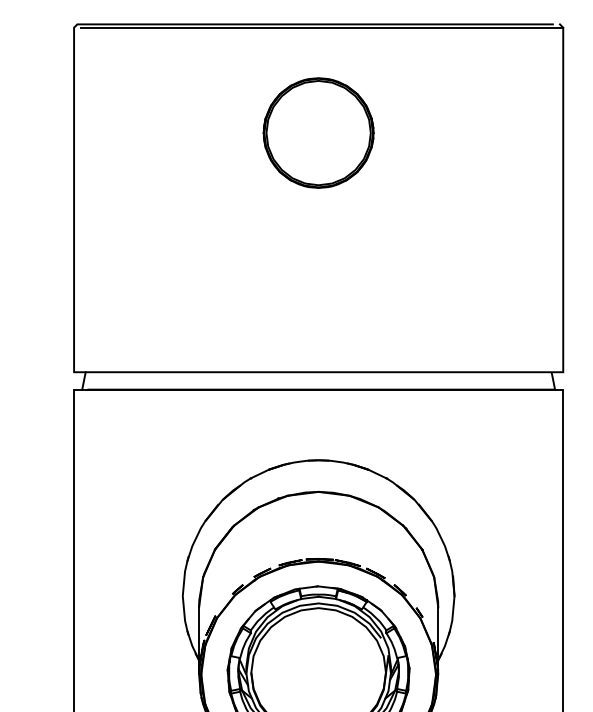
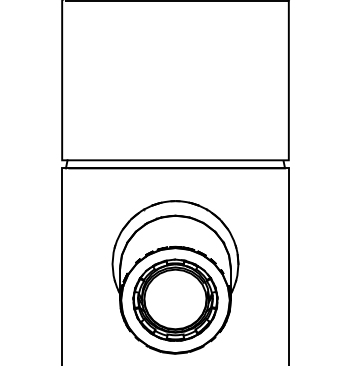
part: (318, 133) -> (175, 49), removed

